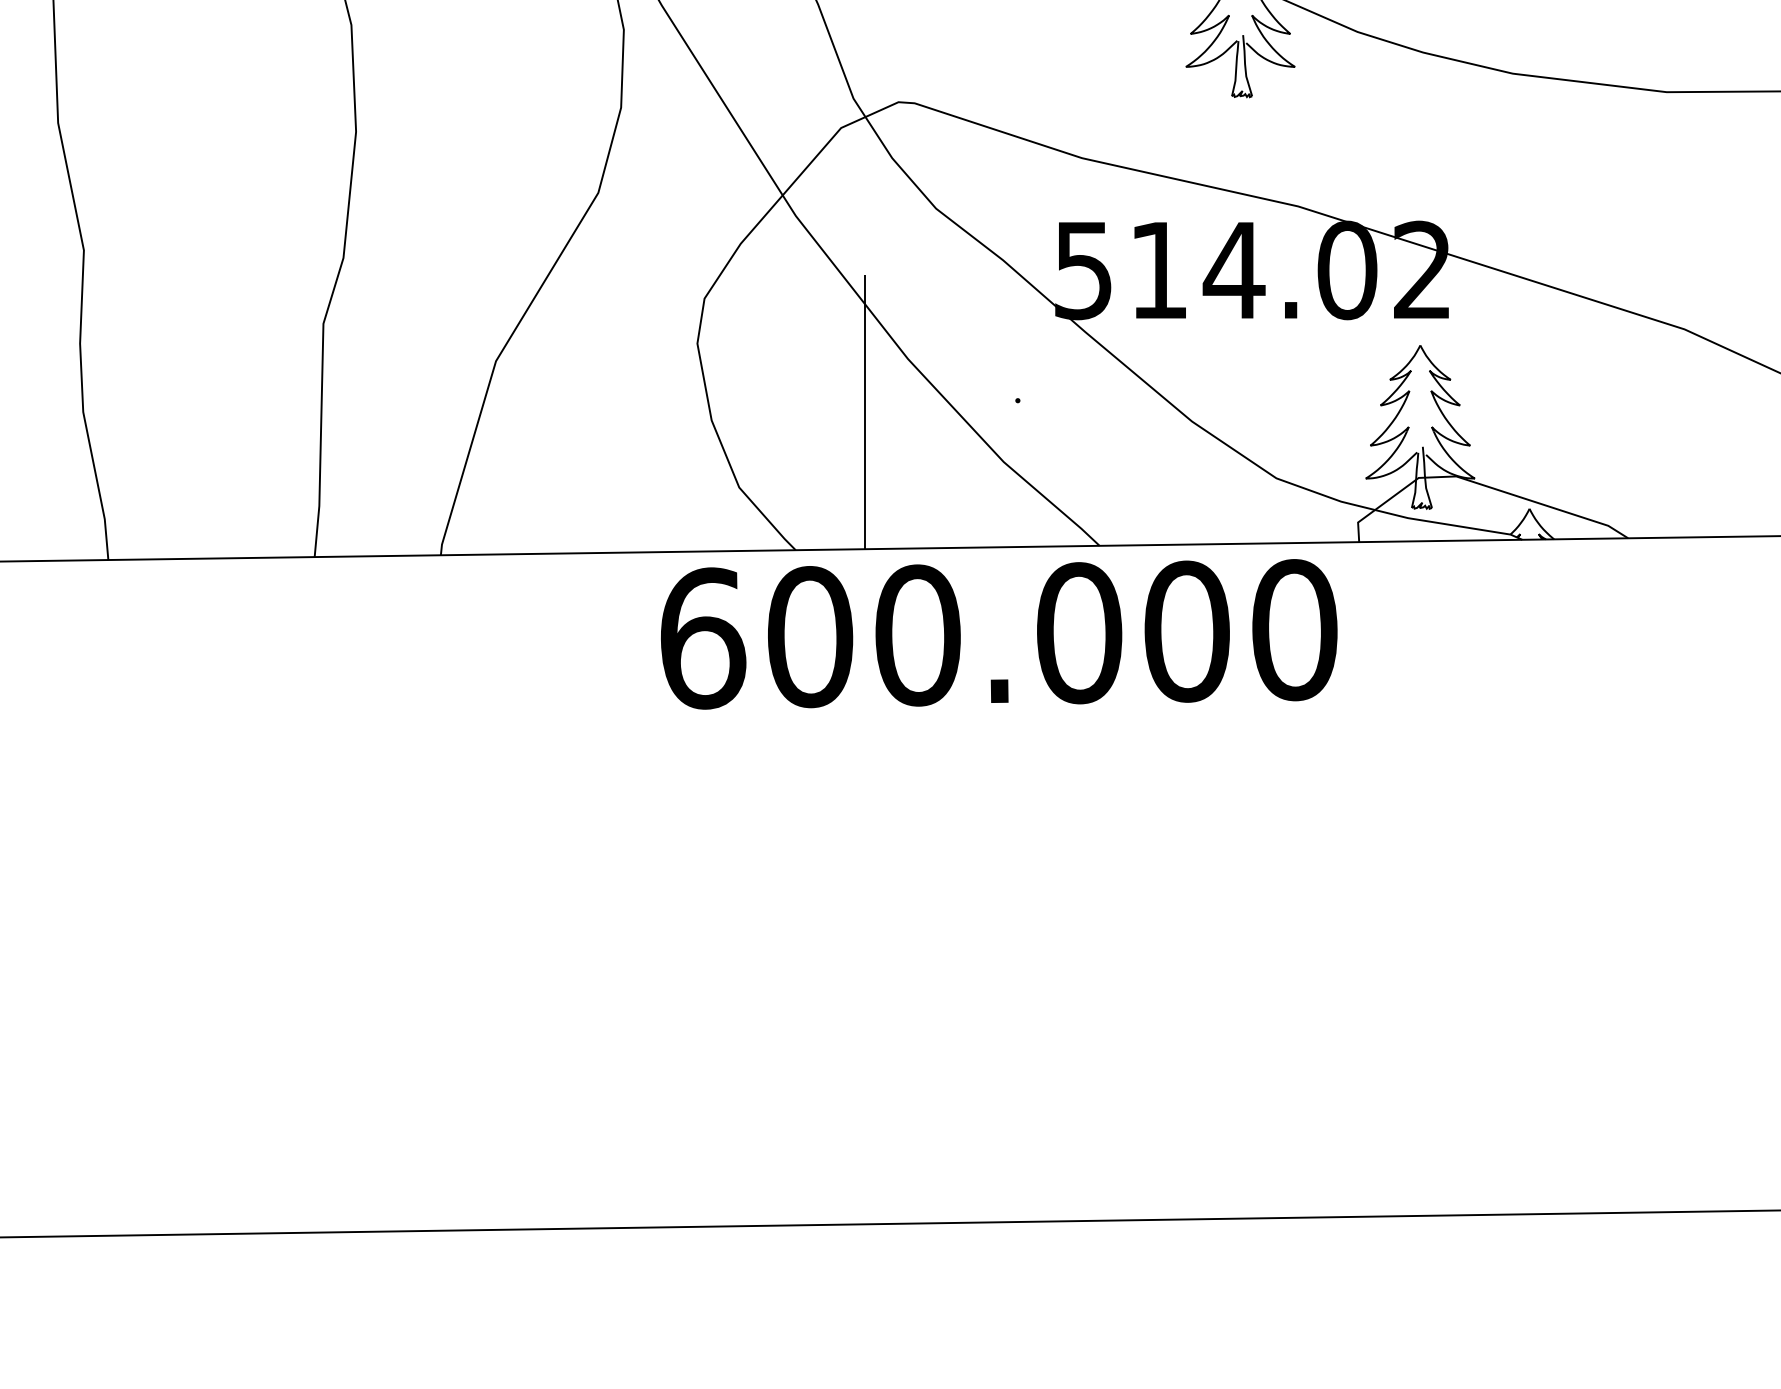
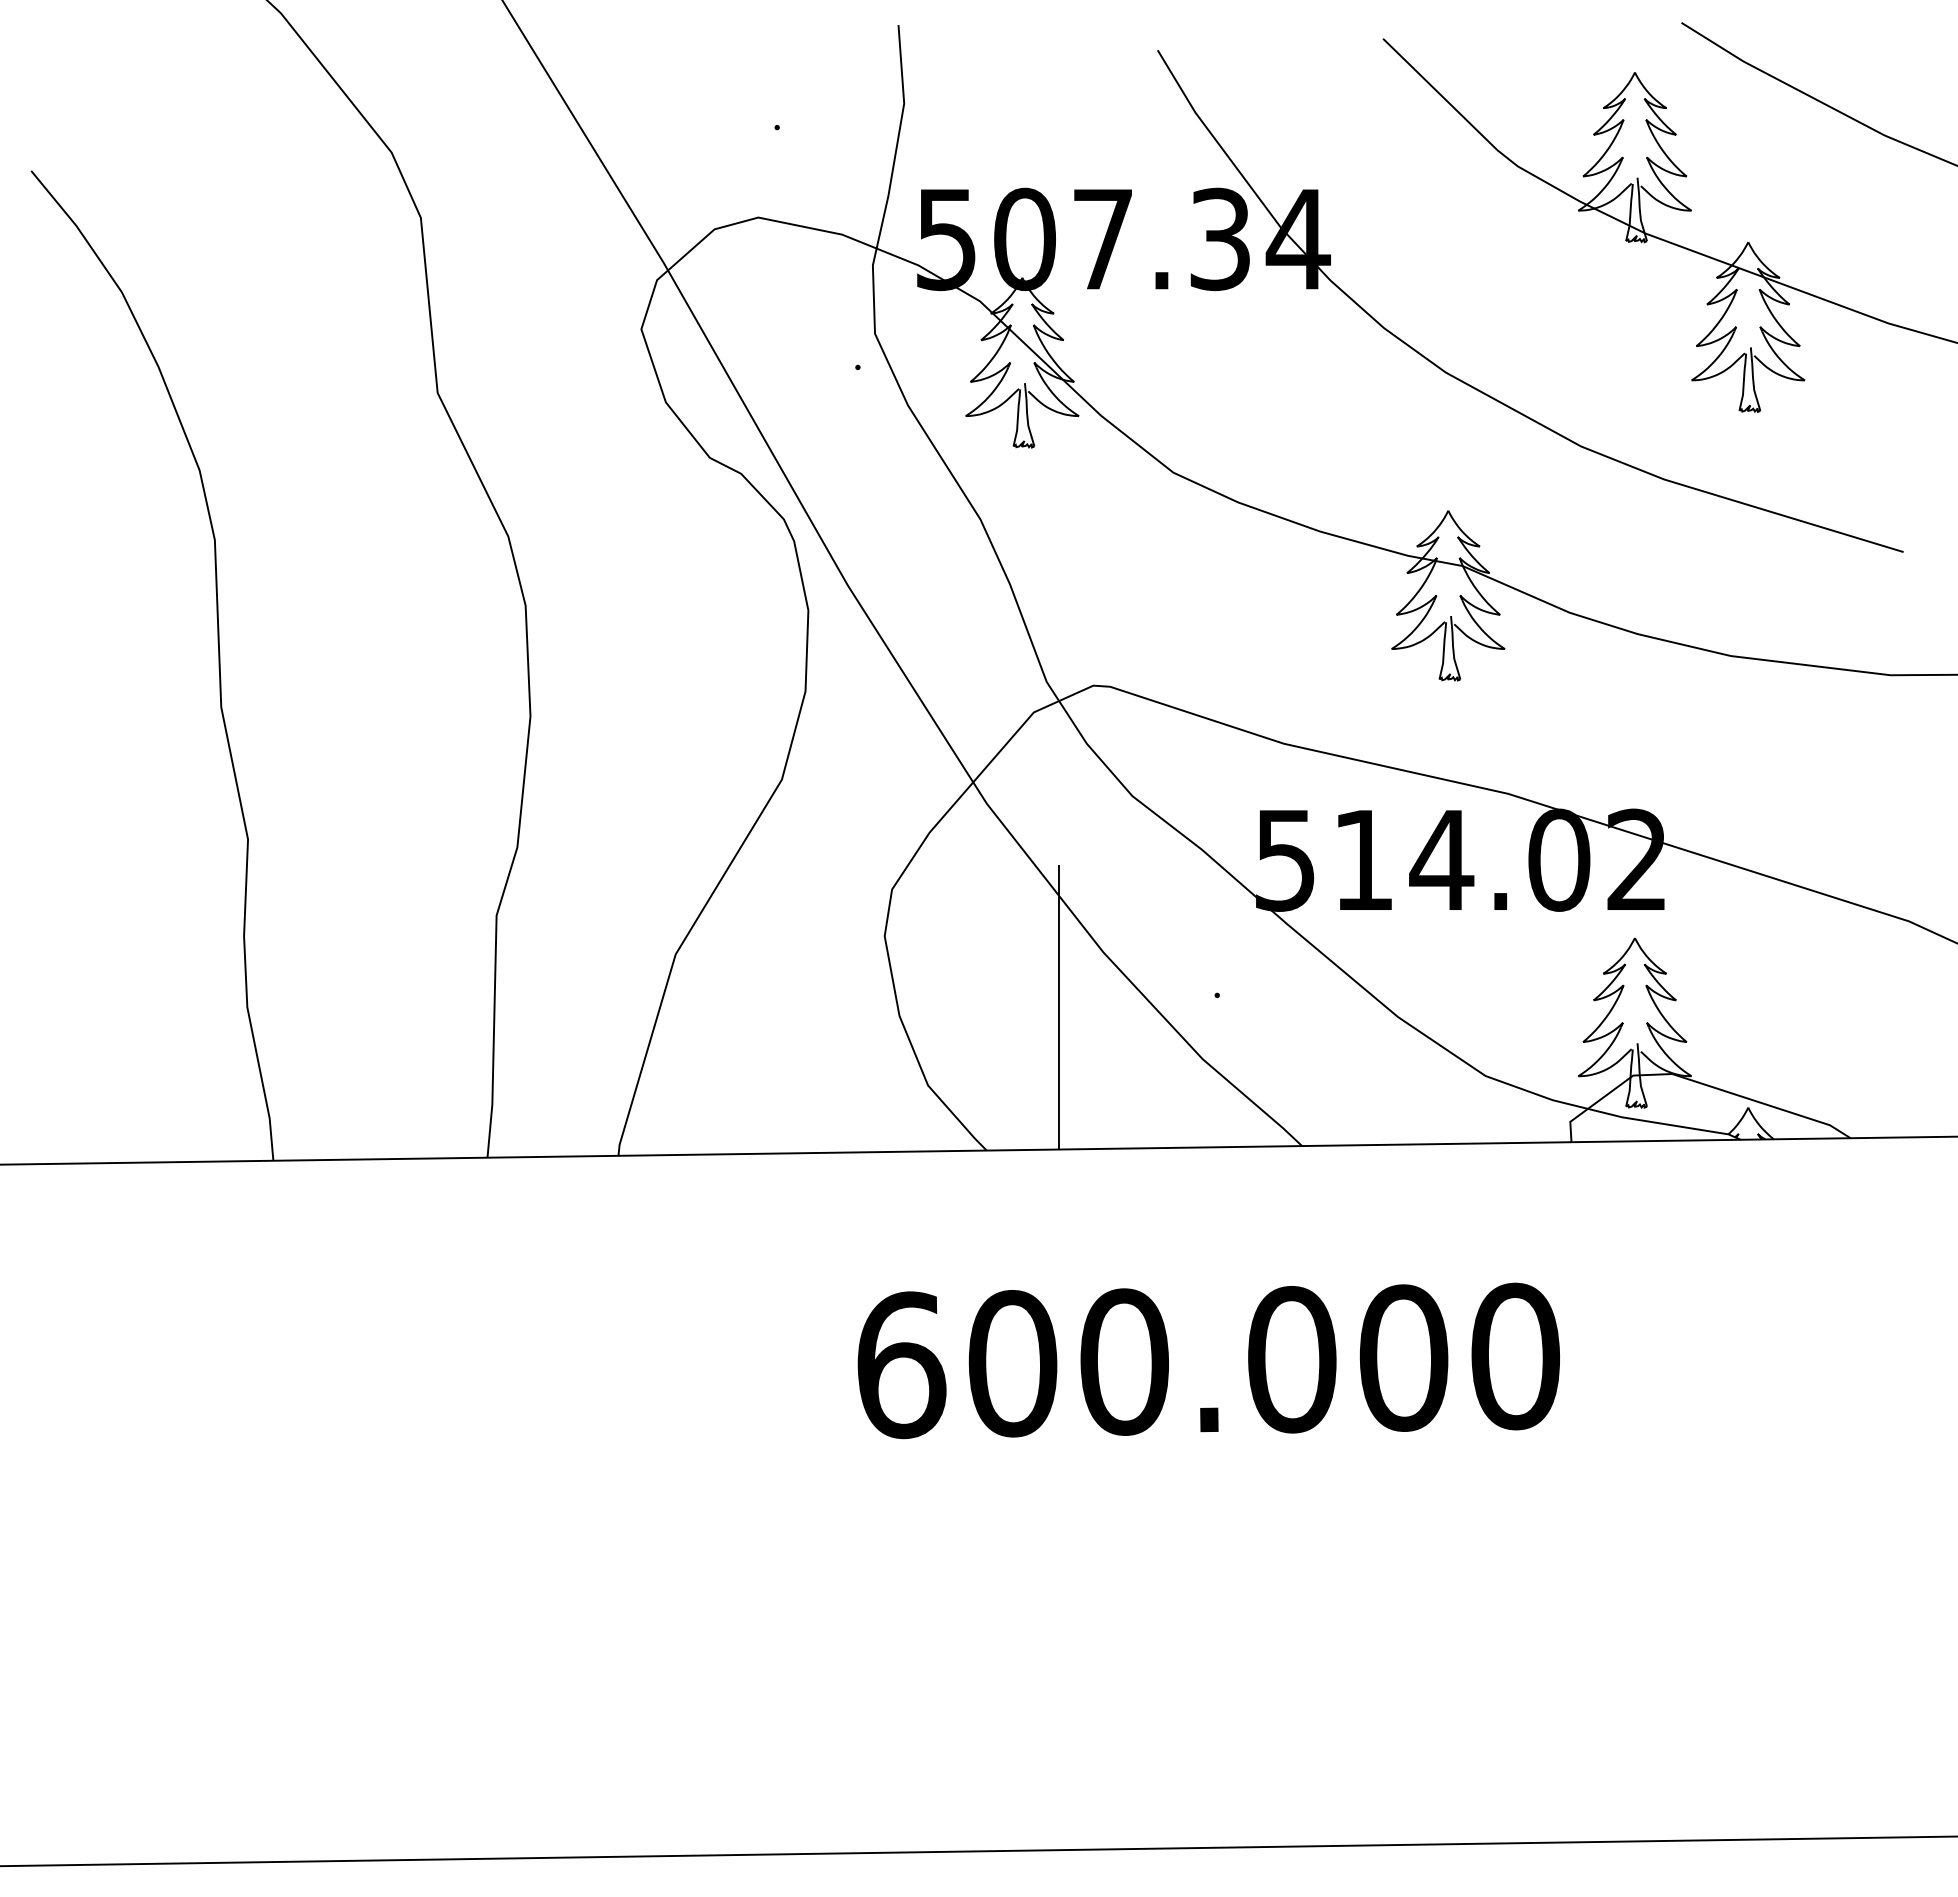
text: (998, 633) -> (1208, 1360), moved

